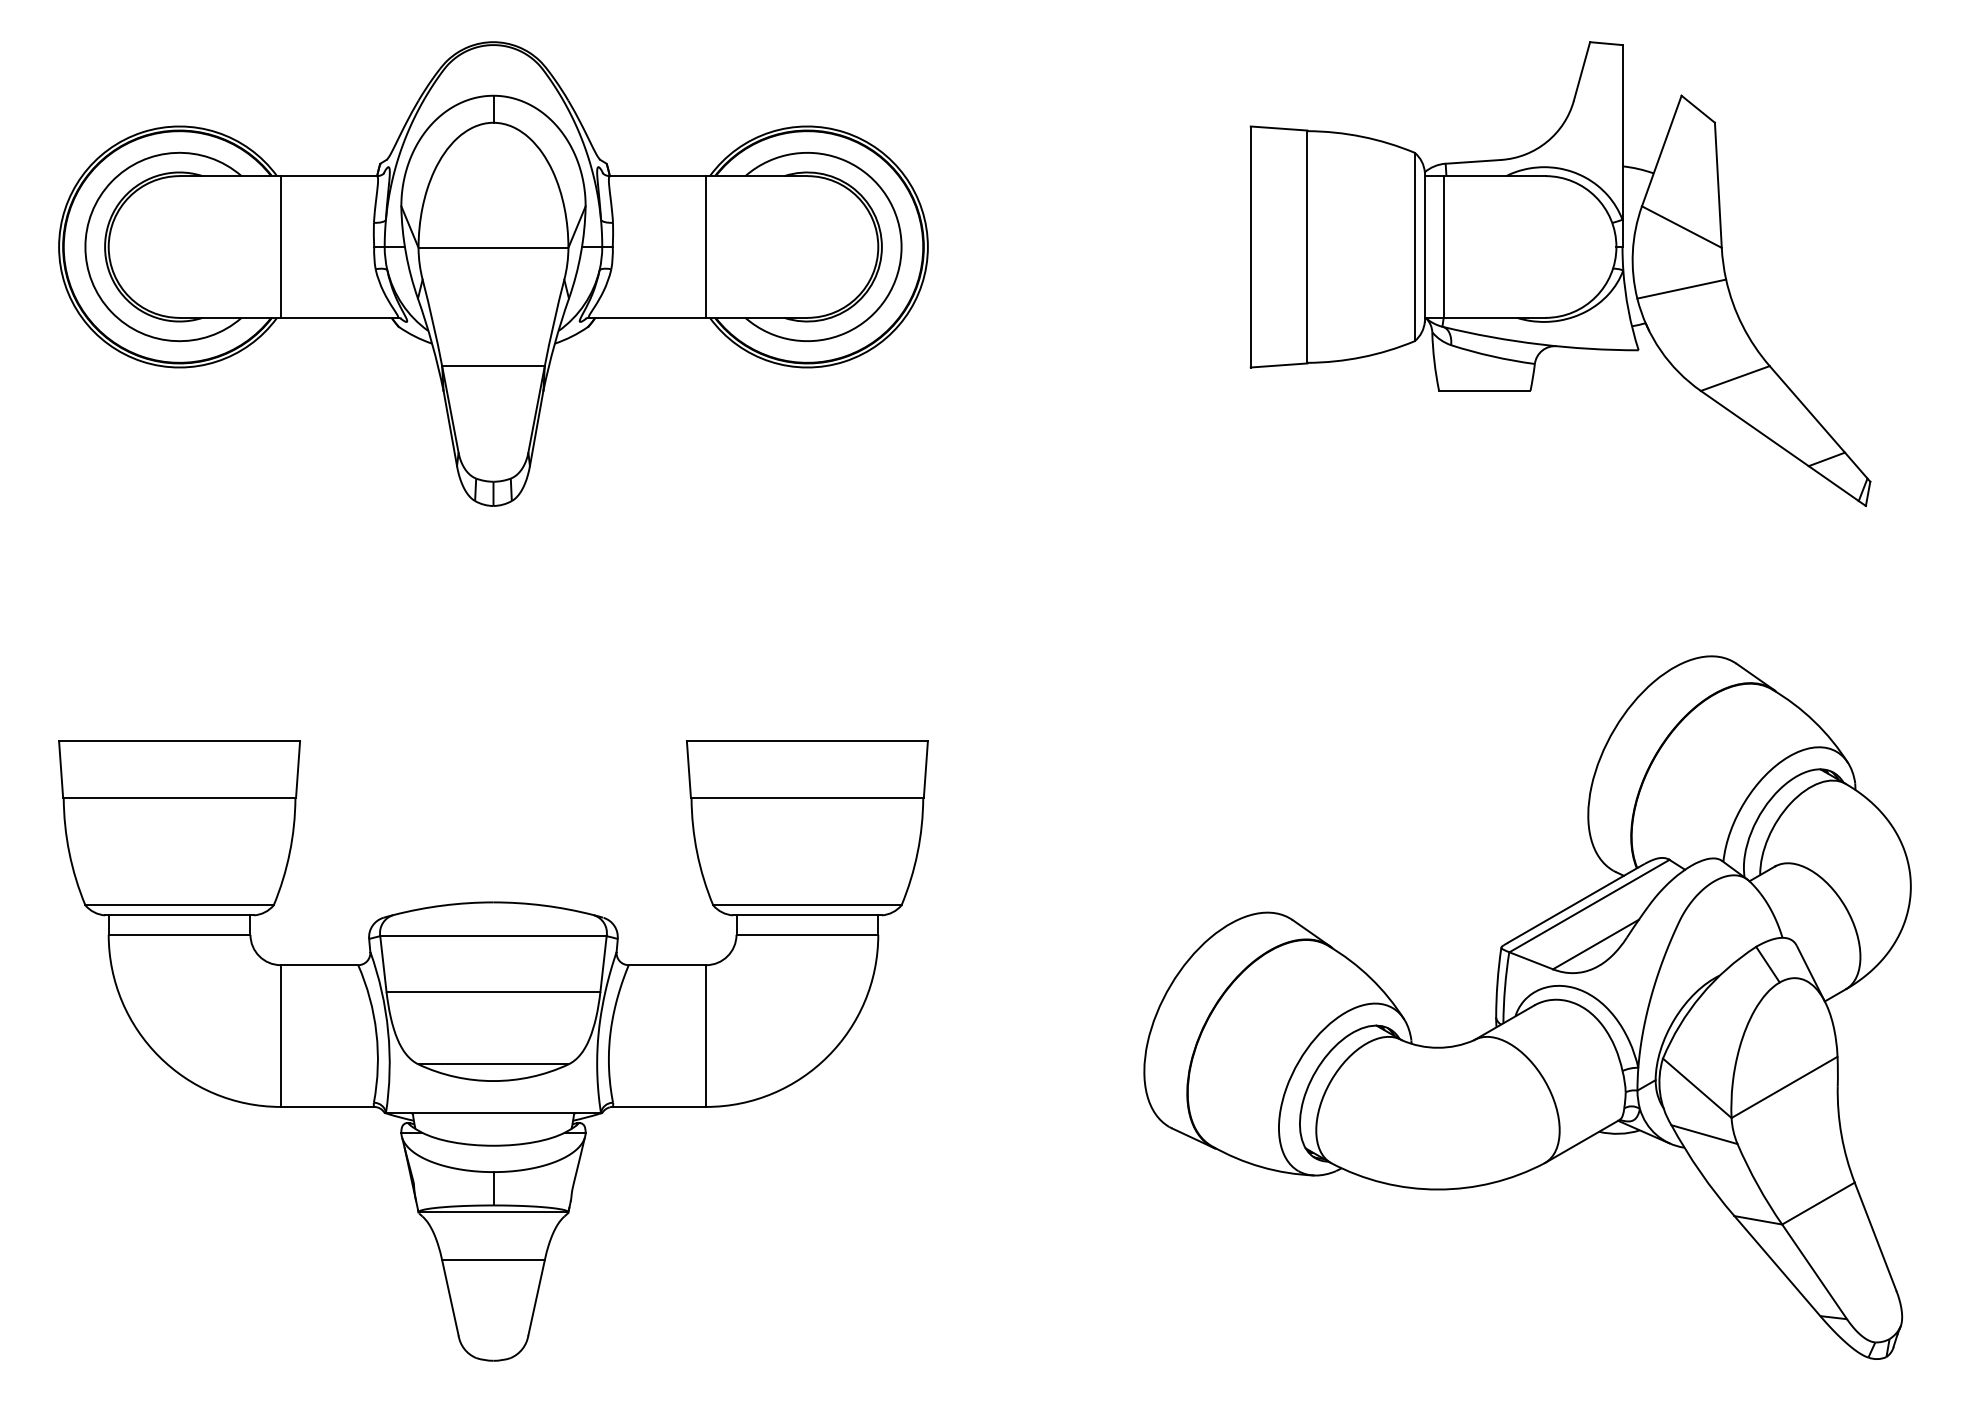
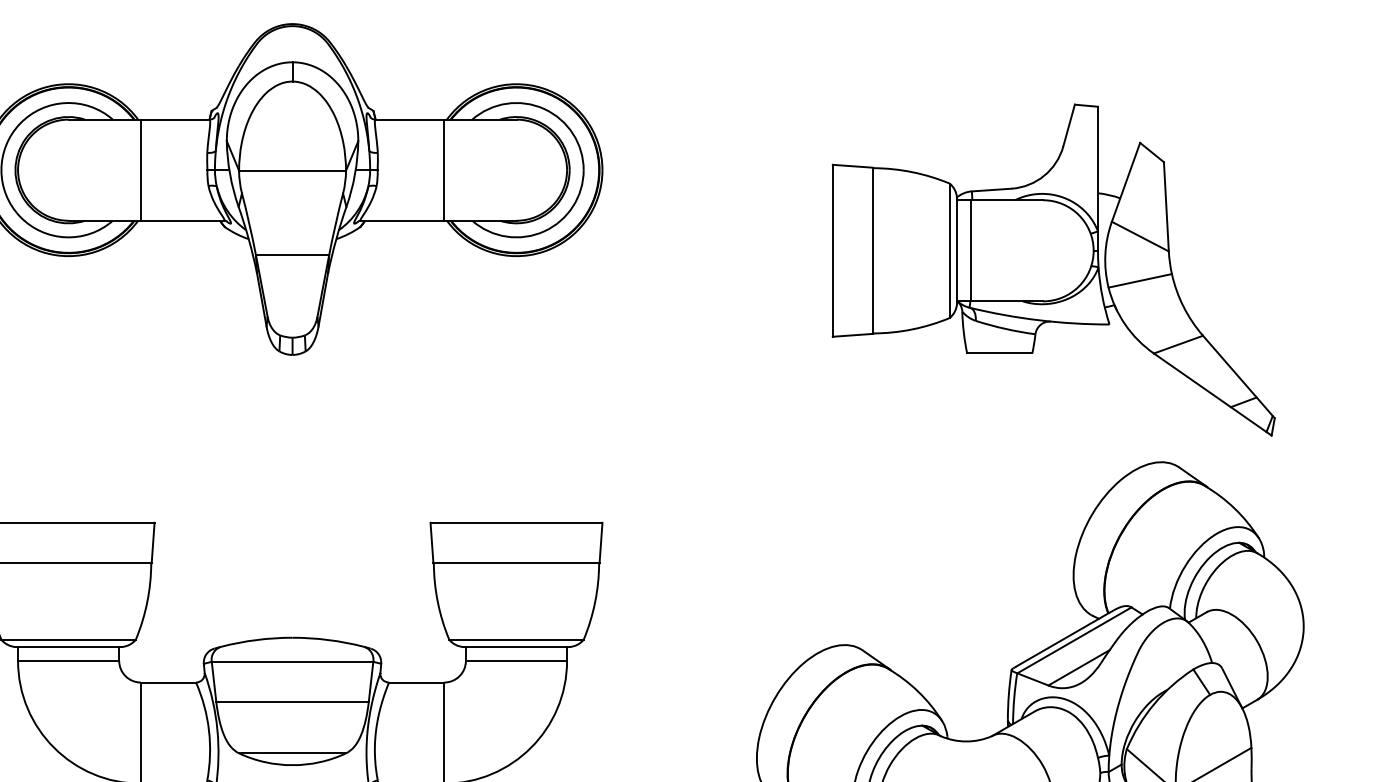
part: (1560, 273) -> (1053, 269), moved

